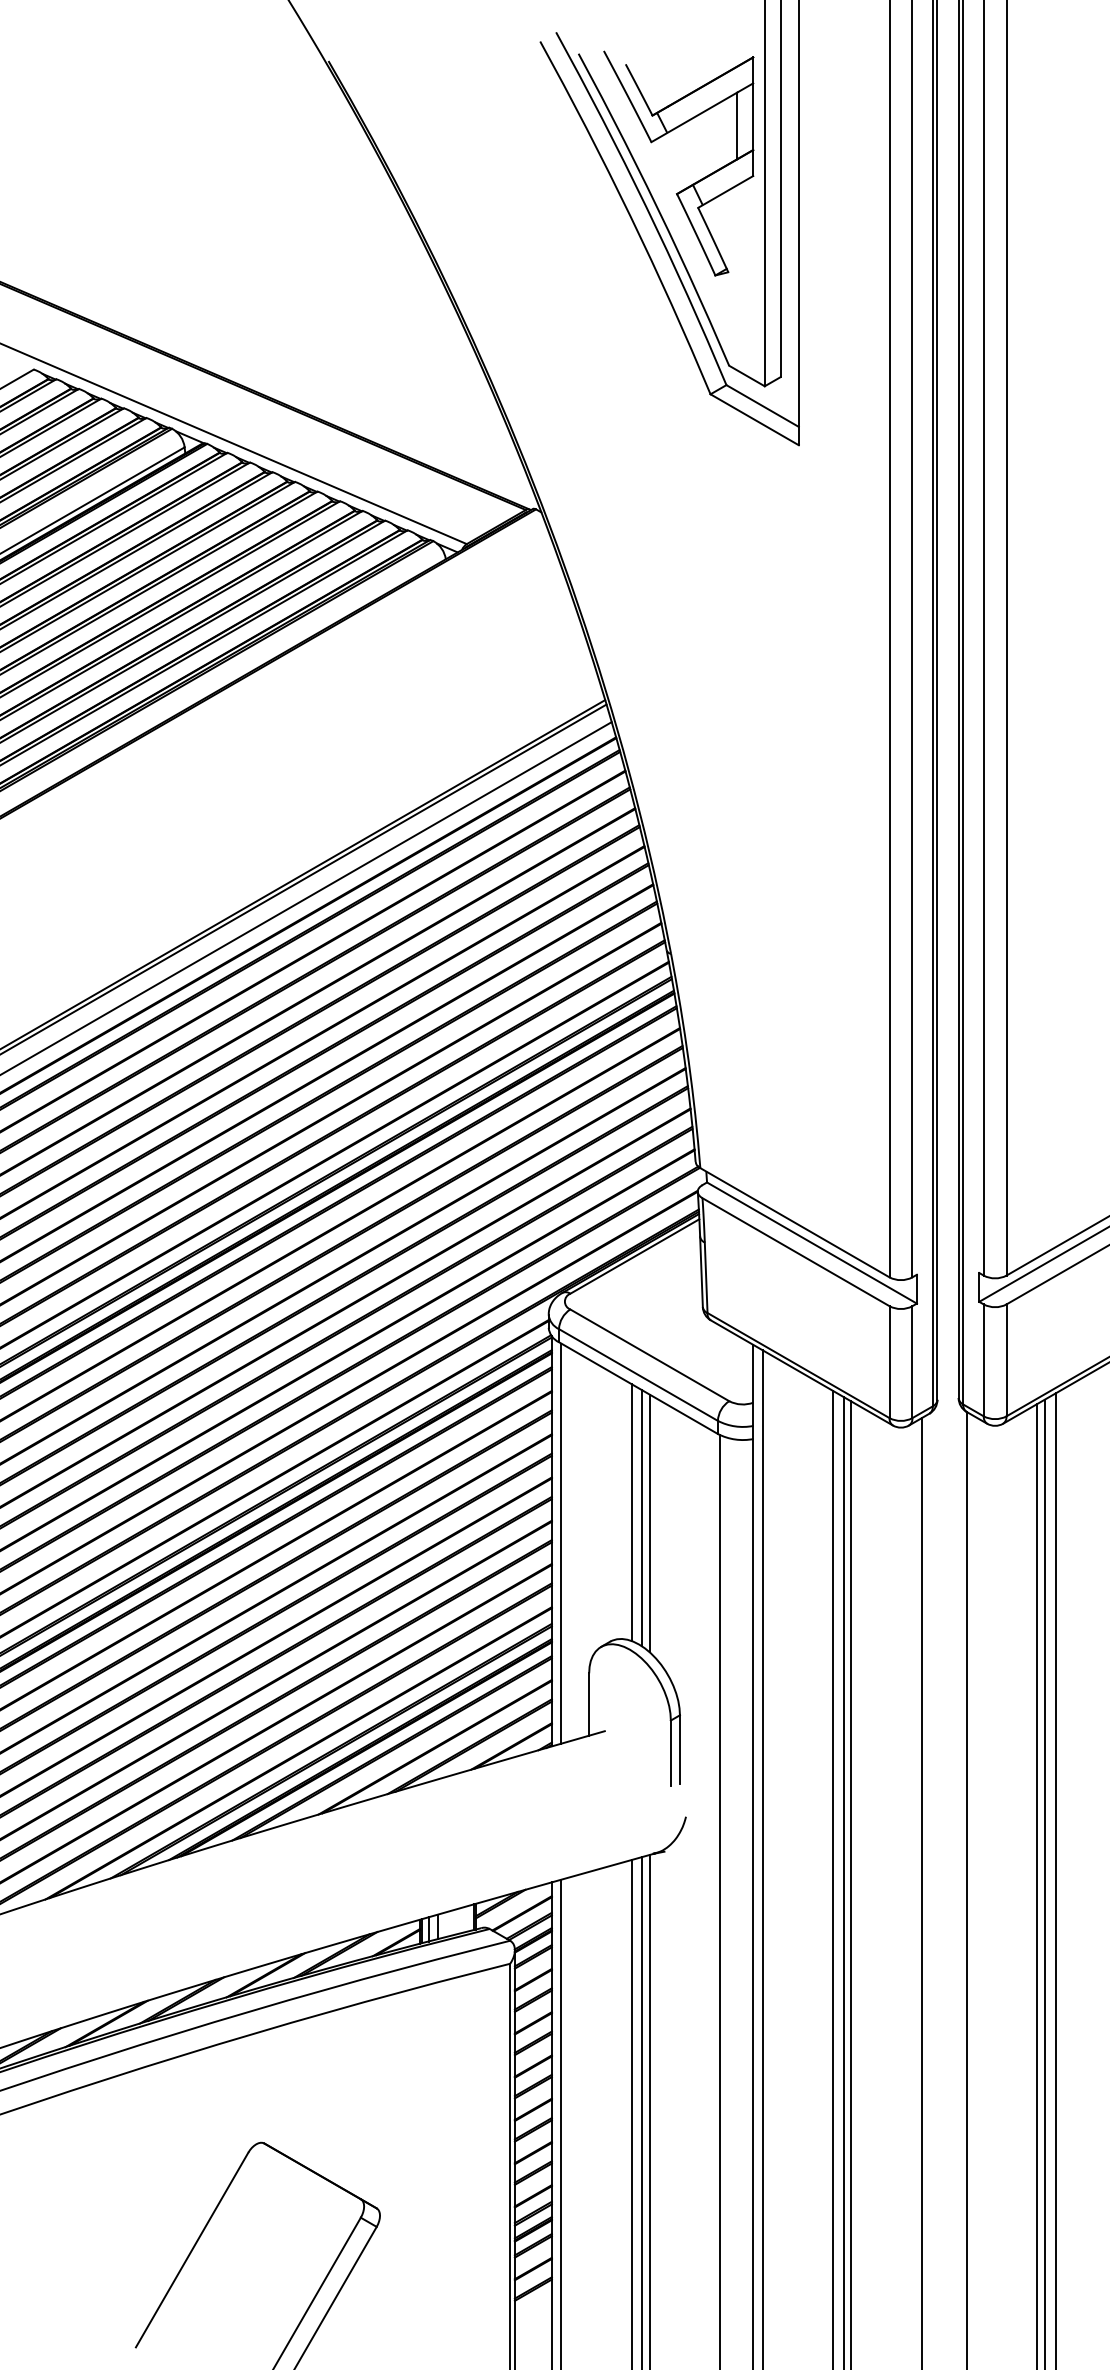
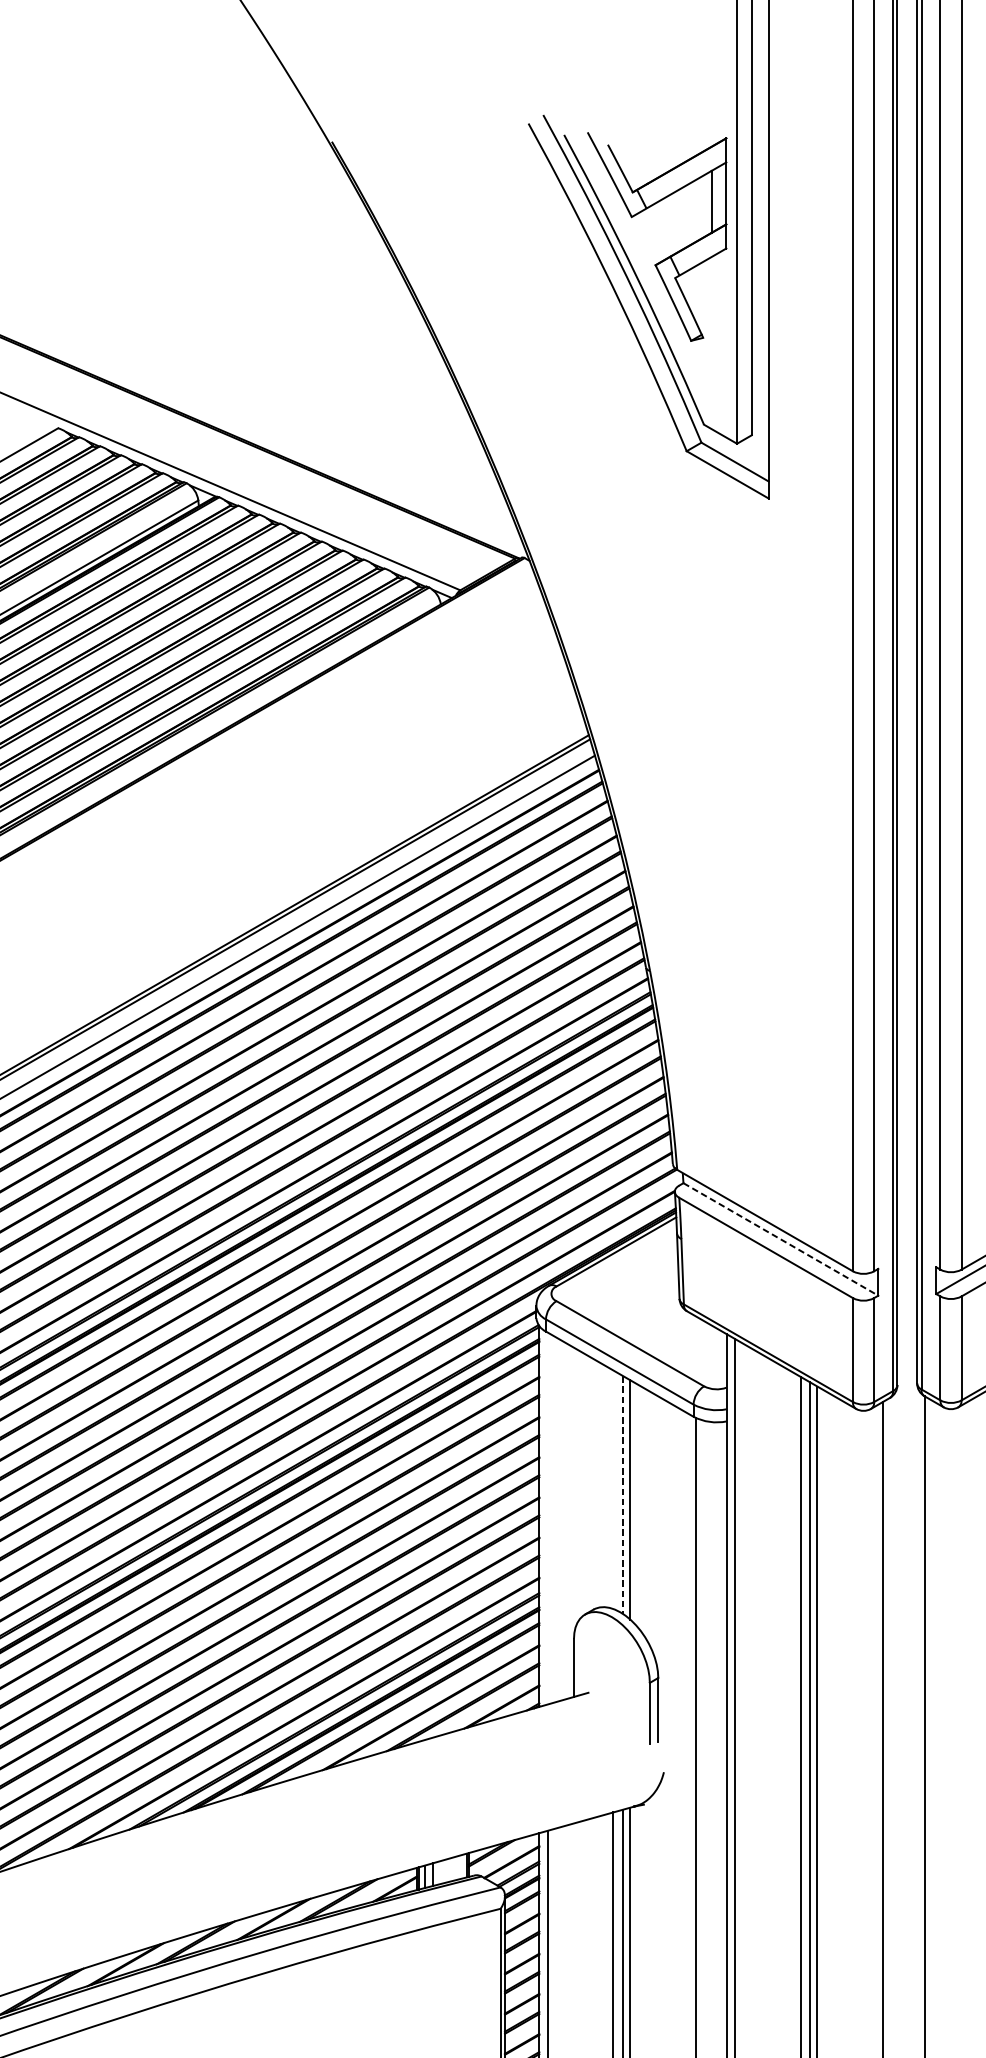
line: (812, 1243) -> (781, 1239), solid -> dashed
line: (631, 1512) -> (613, 1489), removed
line: (642, 1518) -> (623, 1495), solid -> dashed
line: (561, 1543) -> (548, 1518), removed

